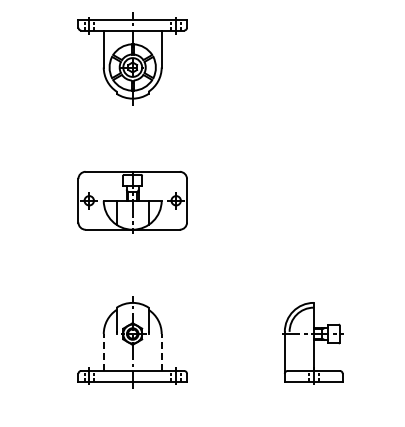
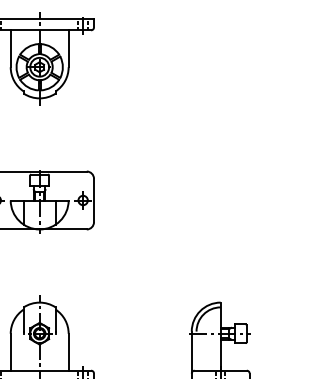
line: (103, 352) -> (10, 352), dashed -> solid
line: (161, 352) -> (68, 352), dashed -> solid

